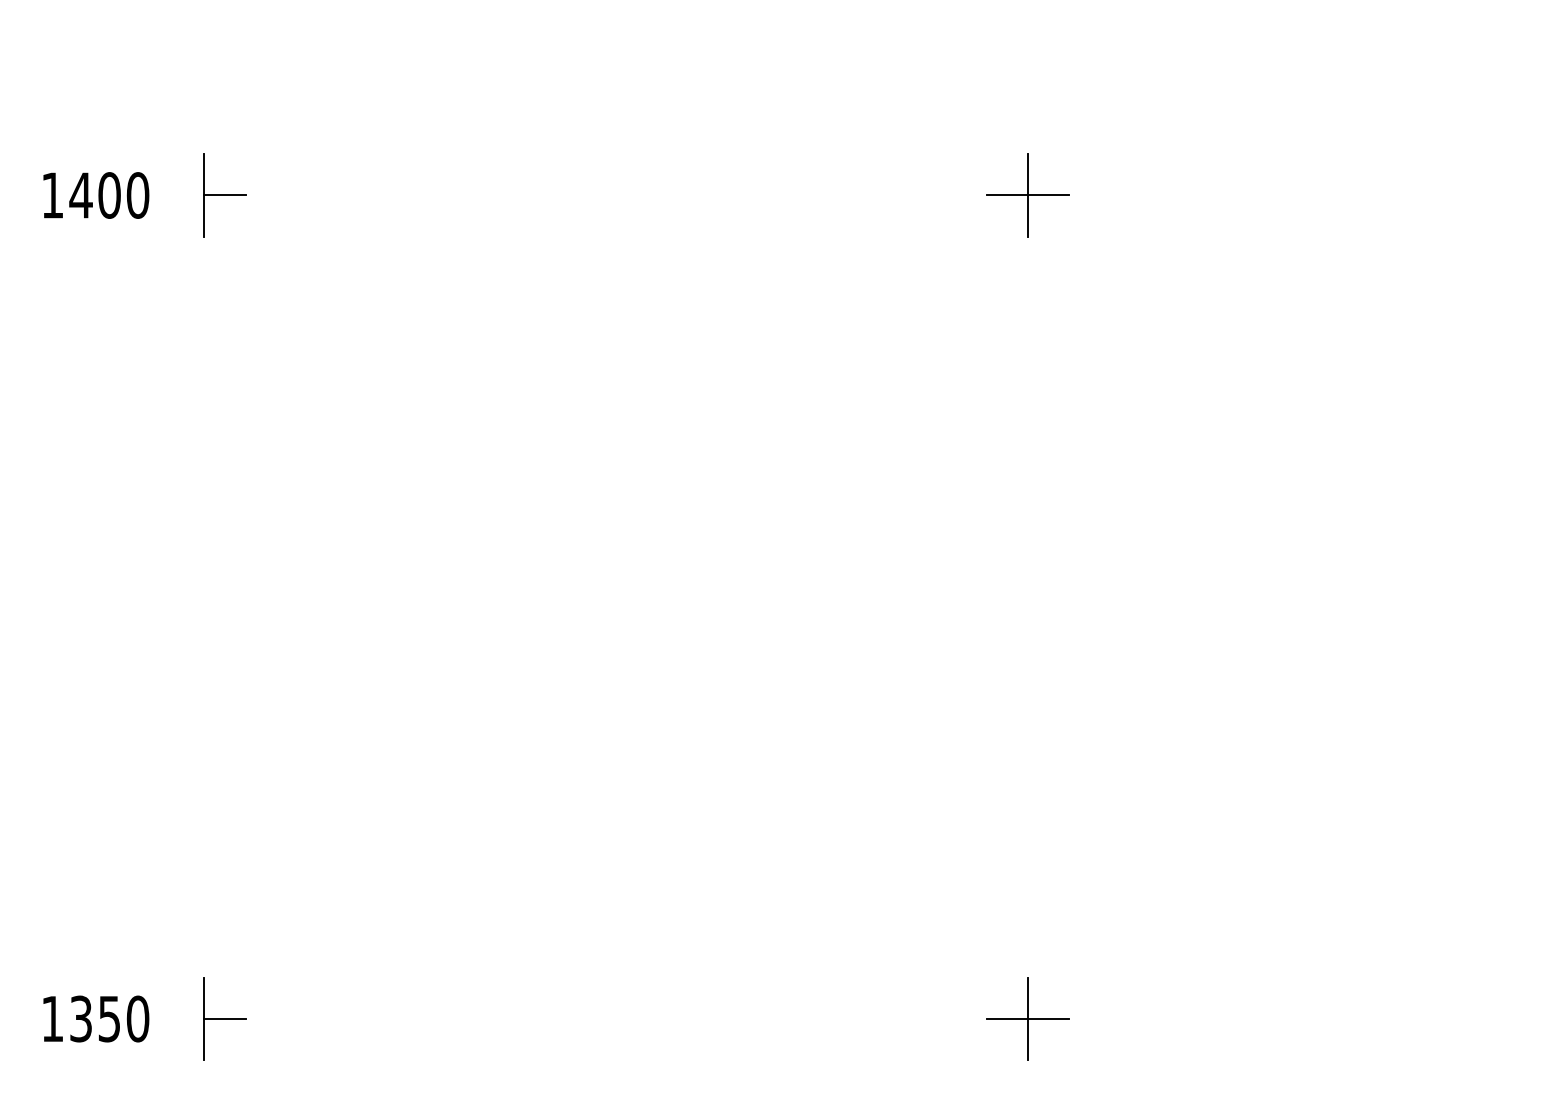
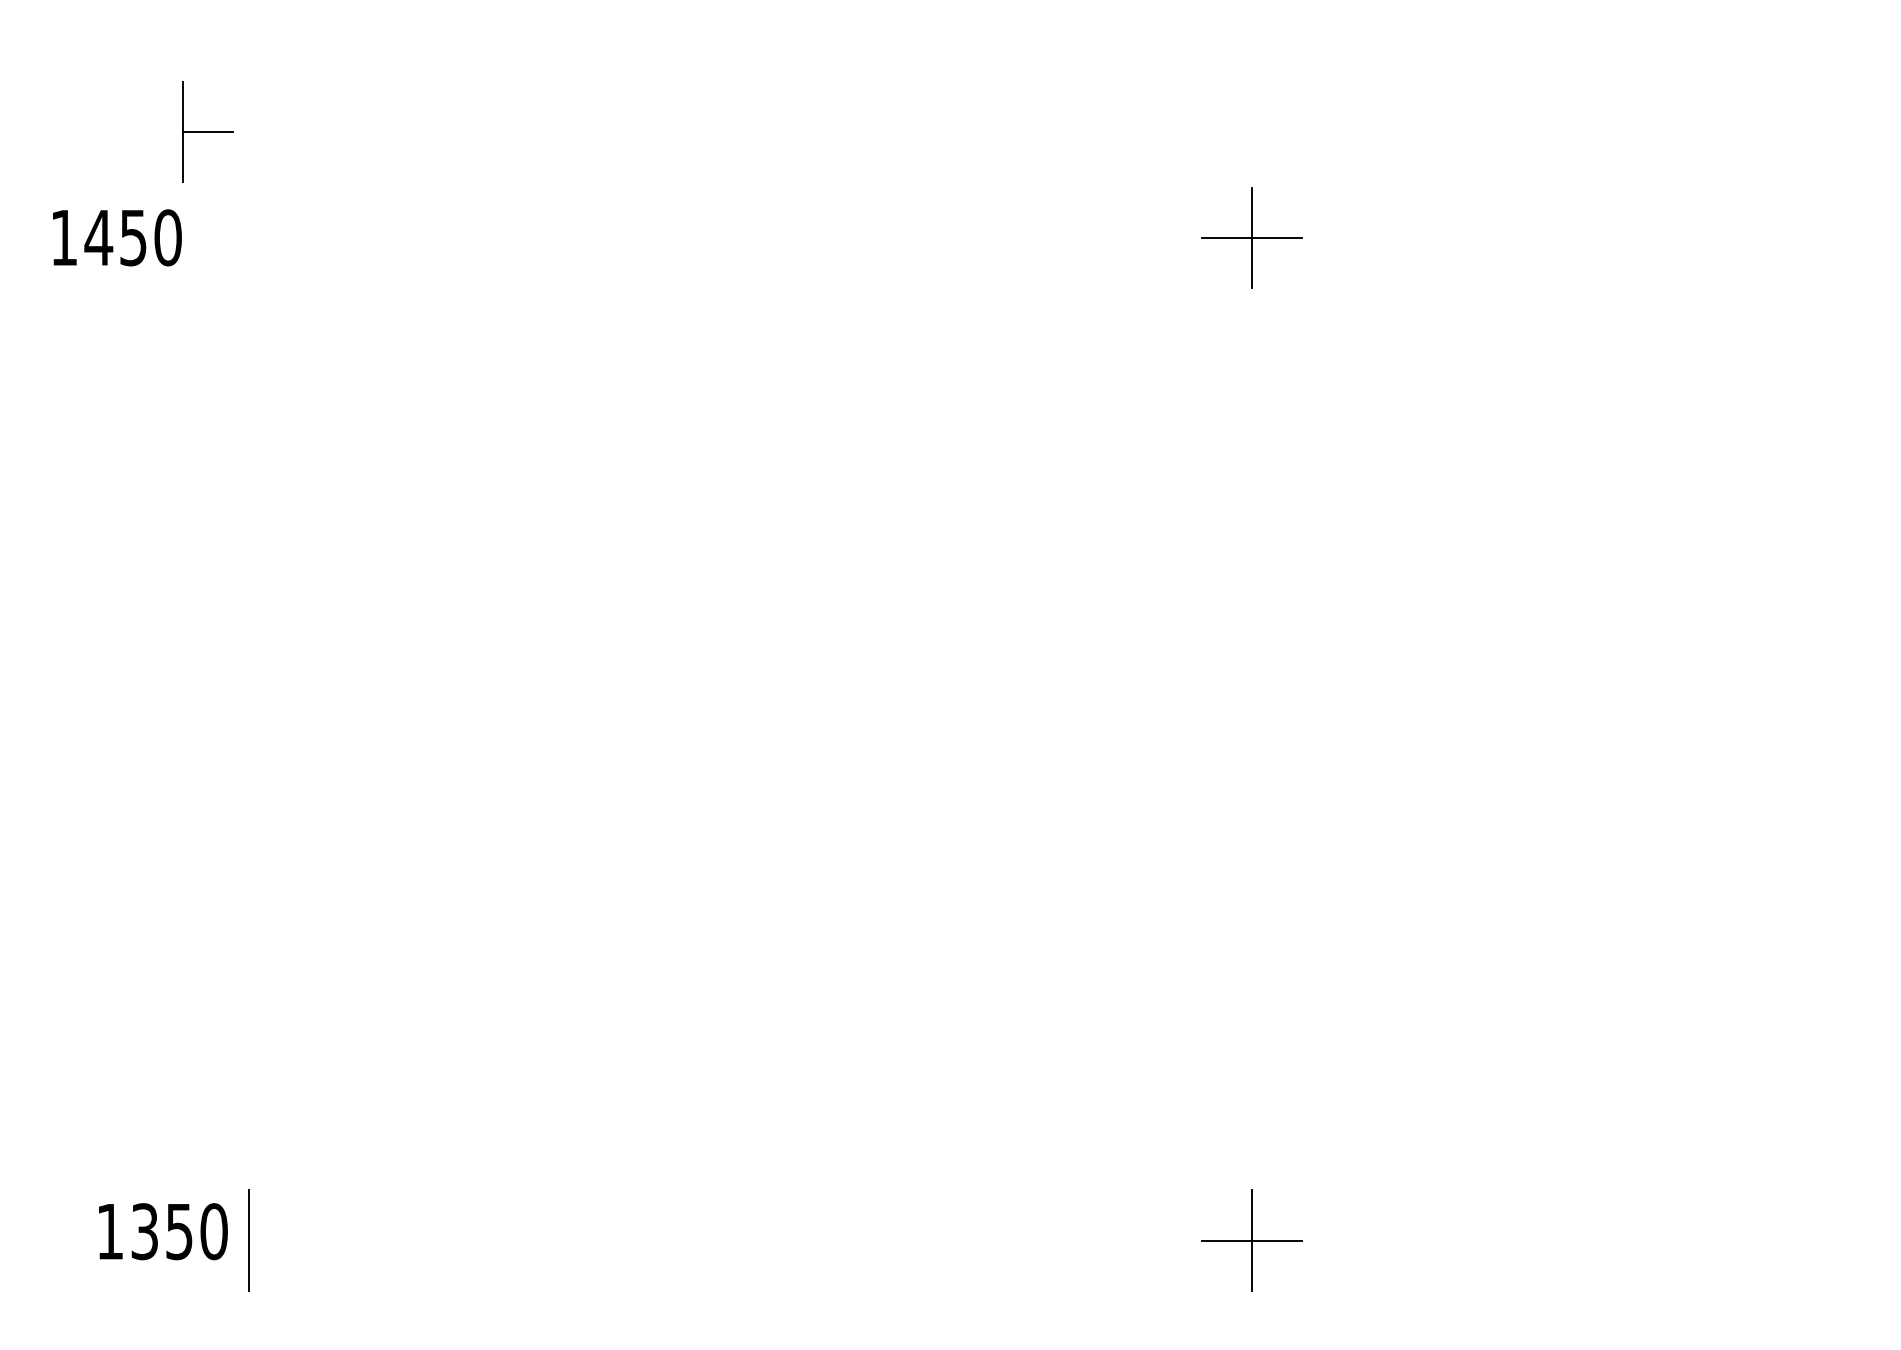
text: (109, 195) -> (133, 237), 1400 -> 1450
part: (224, 195) -> (207, 131), moved
text: (96, 1018) -> (163, 1231), moved
line: (225, 1018) -> (274, 1240), removed

